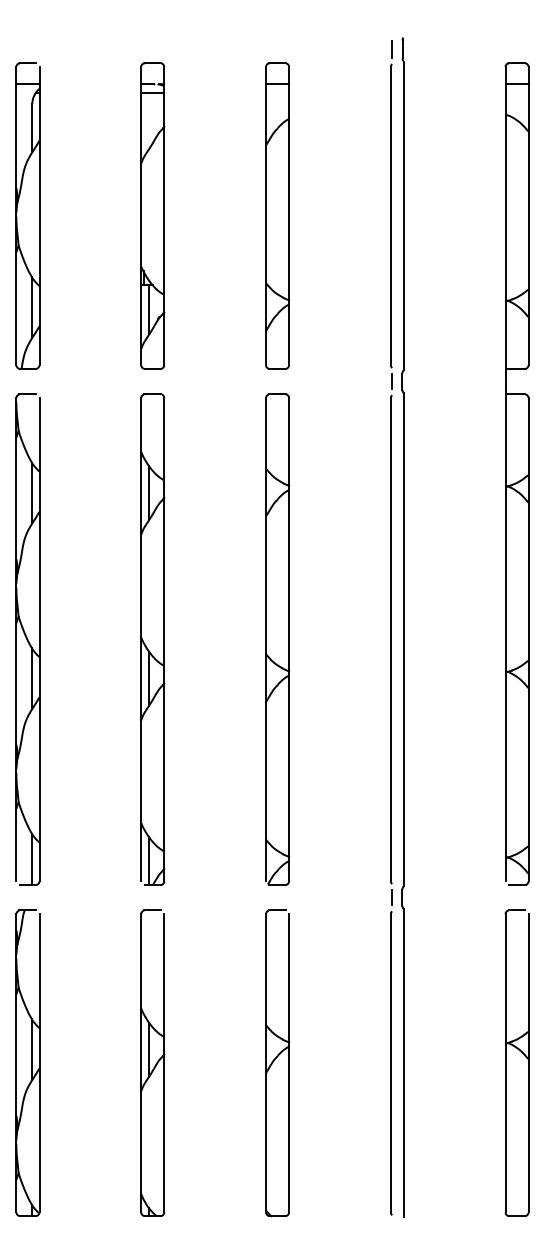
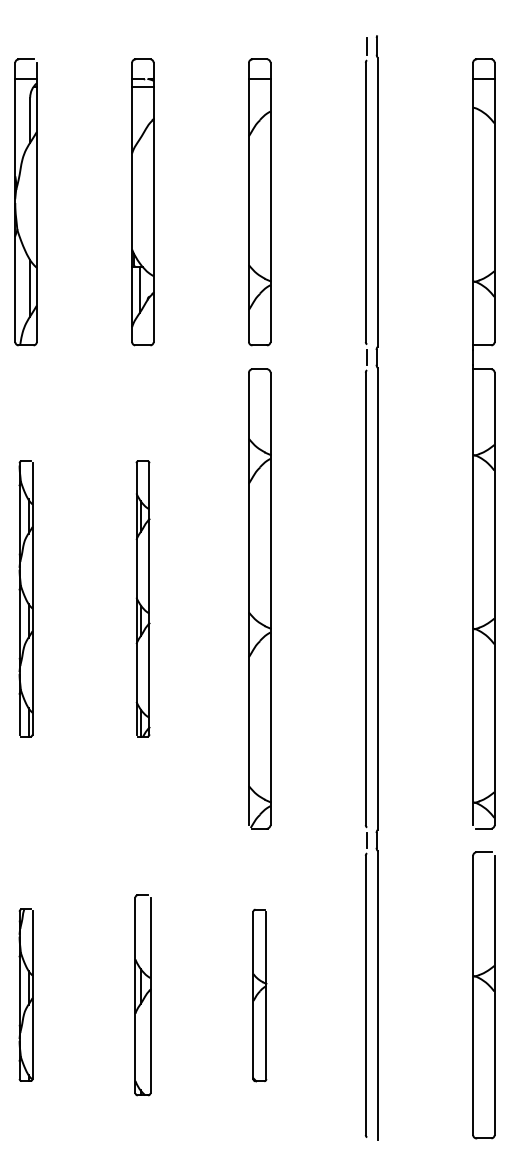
part: (27, 639) -> (25, 598), size x0.6
part: (152, 639) -> (142, 598), size x0.6
part: (27, 1062) -> (25, 994), size x0.6
part: (152, 1062) -> (142, 994), size x0.7
part: (277, 1063) -> (259, 995), size x0.6

